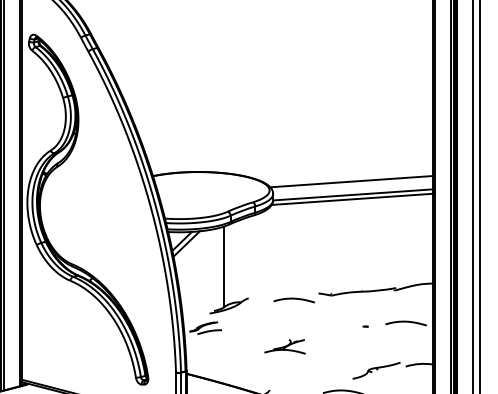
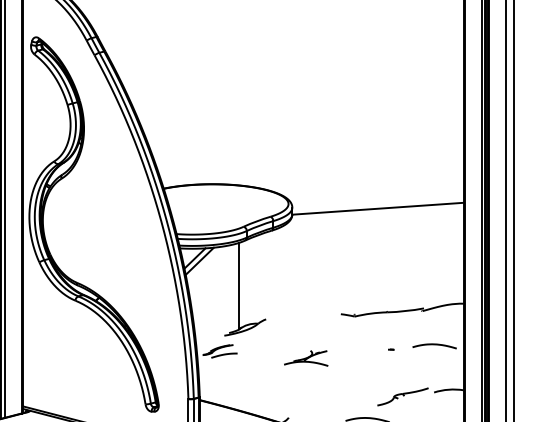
line: (351, 181) -> (376, 194), removed
line: (352, 198) -> (377, 212), removed
curve: (293, 299) -> (314, 320), removed
part: (284, 346) -> (305, 358), moved

